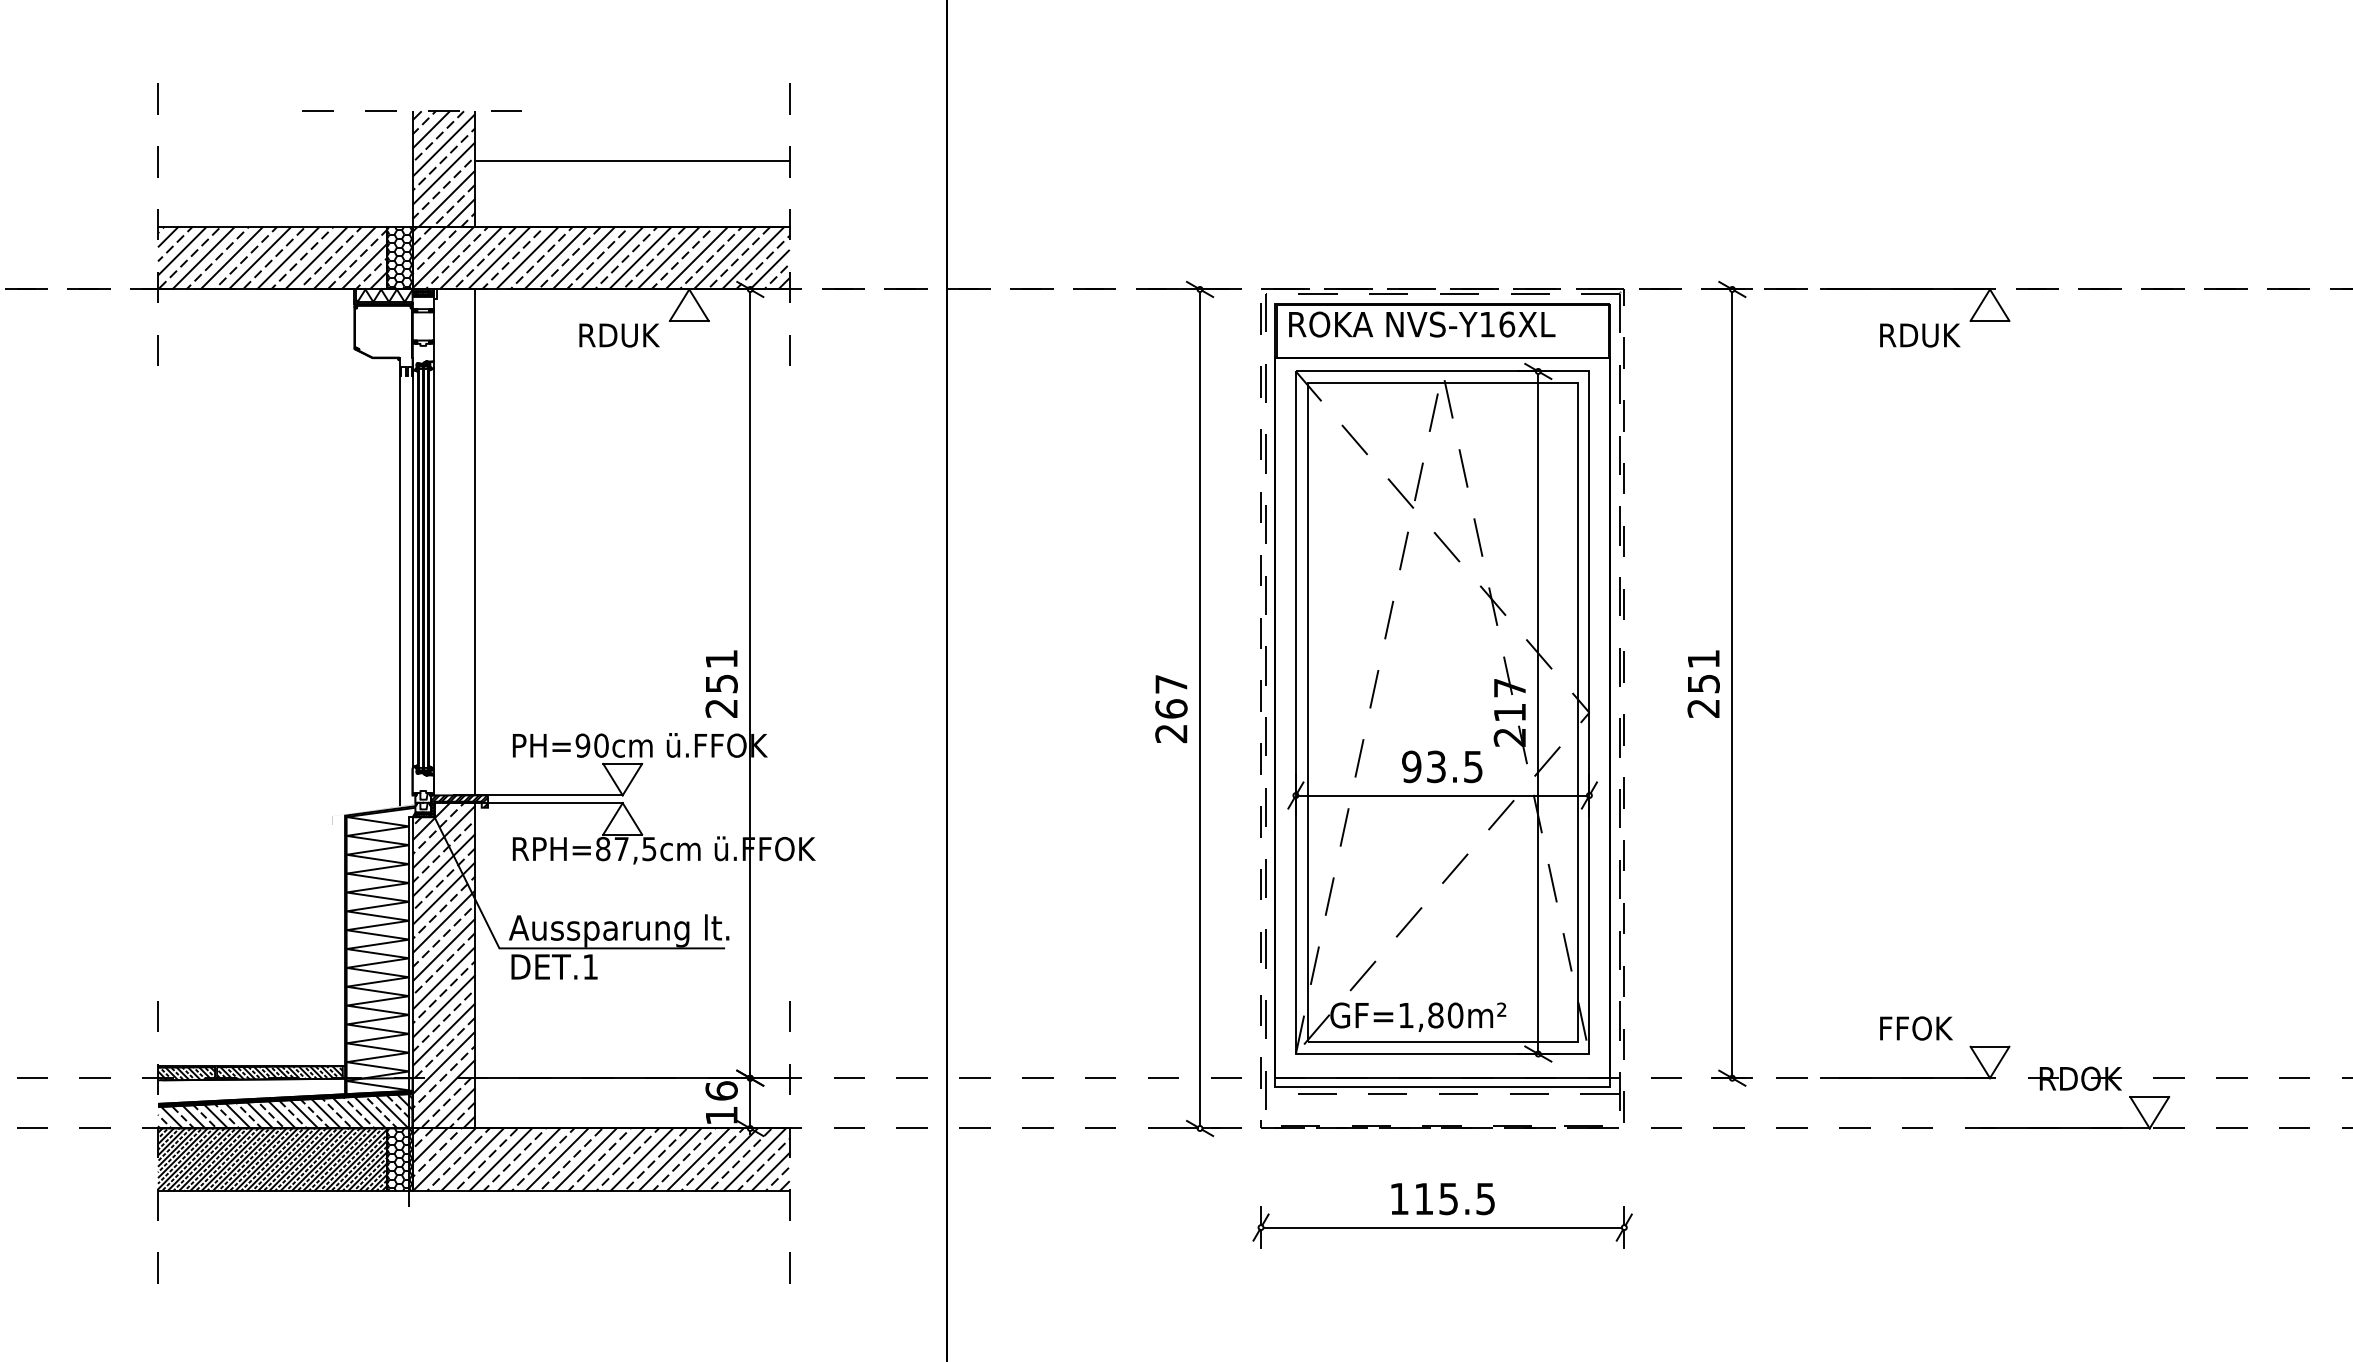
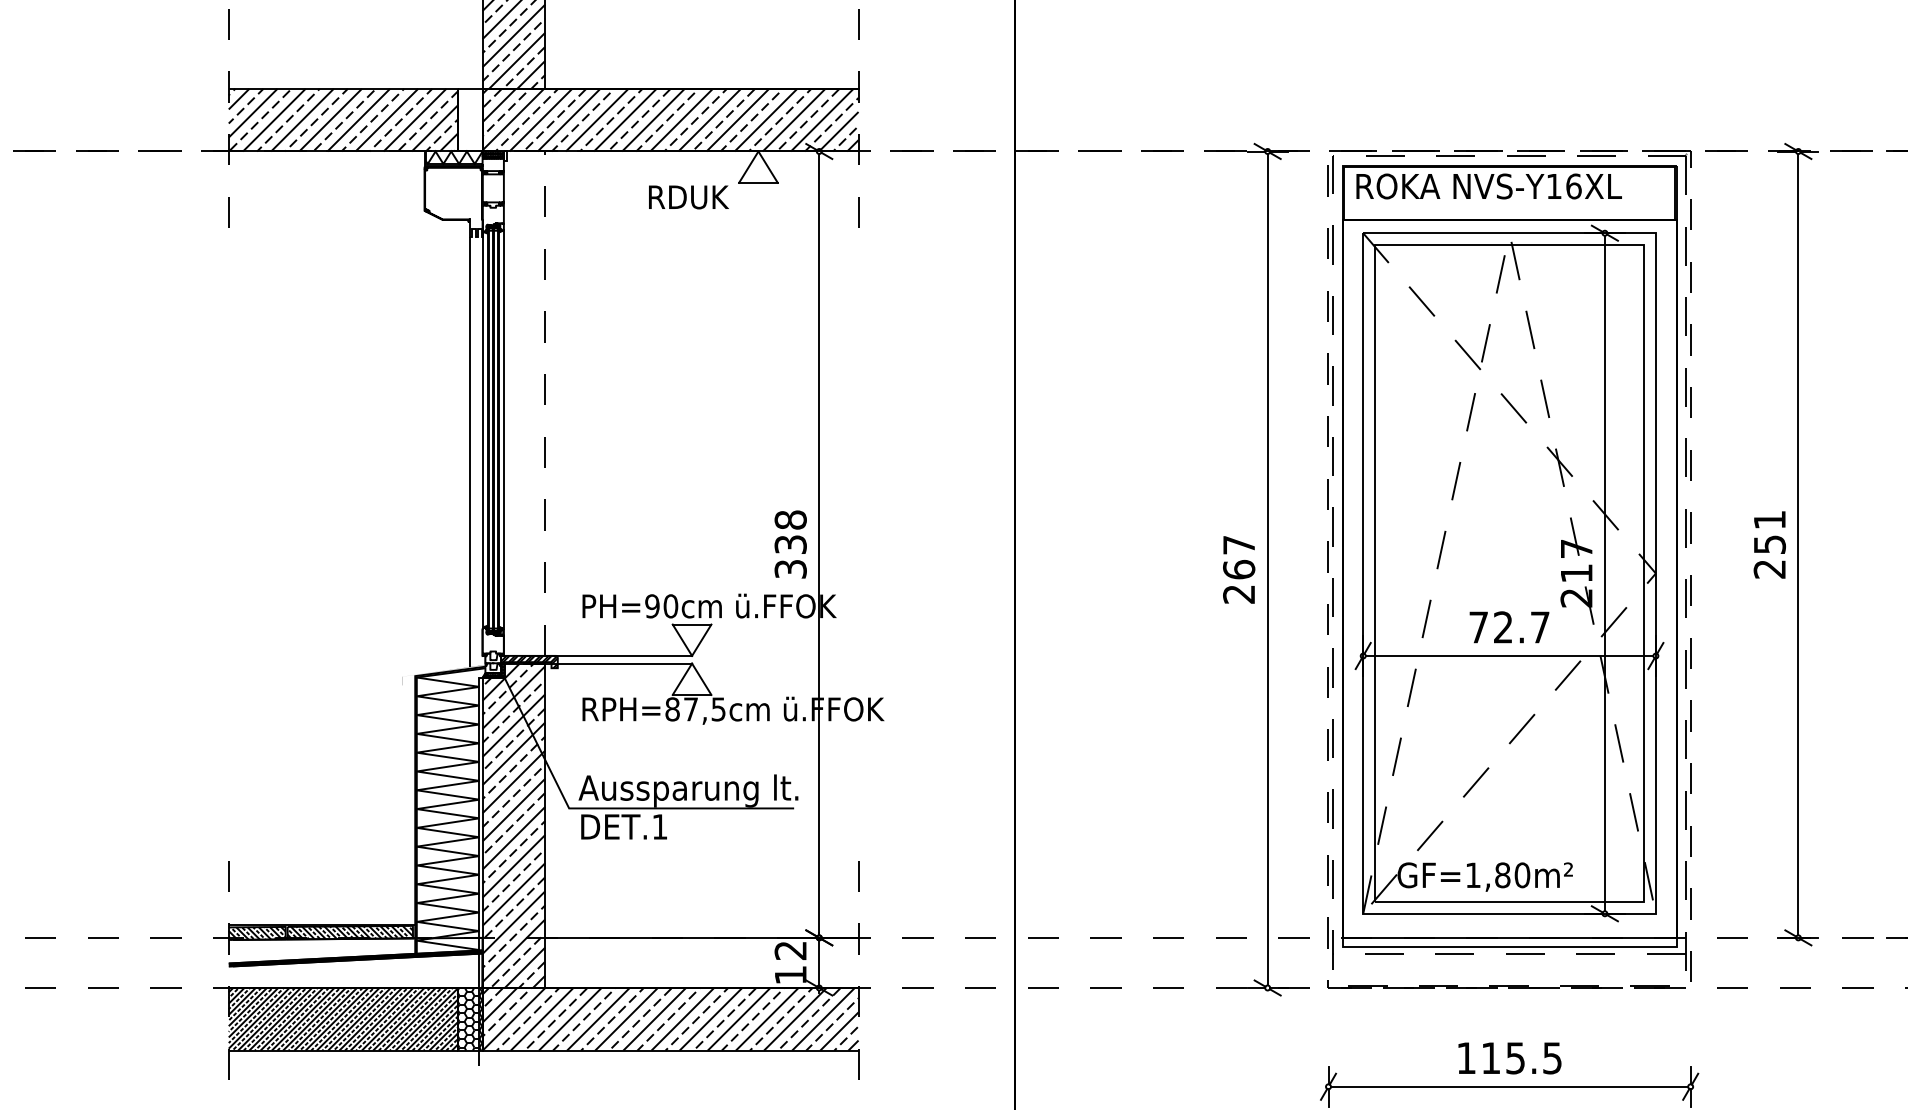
line: (632, 160) -> (701, 22), removed
hatch: (399, 257) -> (469, 119), removed
line: (475, 542) -> (545, 403), solid -> dashed
text: (721, 683) -> (790, 544), 251 -> 338
text: (1442, 766) -> (1509, 627), 93.5 -> 72.7
text: (721, 1090) -> (790, 950), 16 -> 12
hatch: (285, 1111) -> (355, 971), removed

